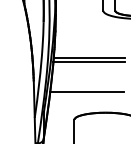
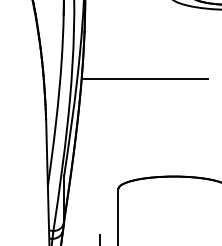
line: (88, 61) -> (143, 85), removed
line: (86, 92) -> (139, 140), removed

